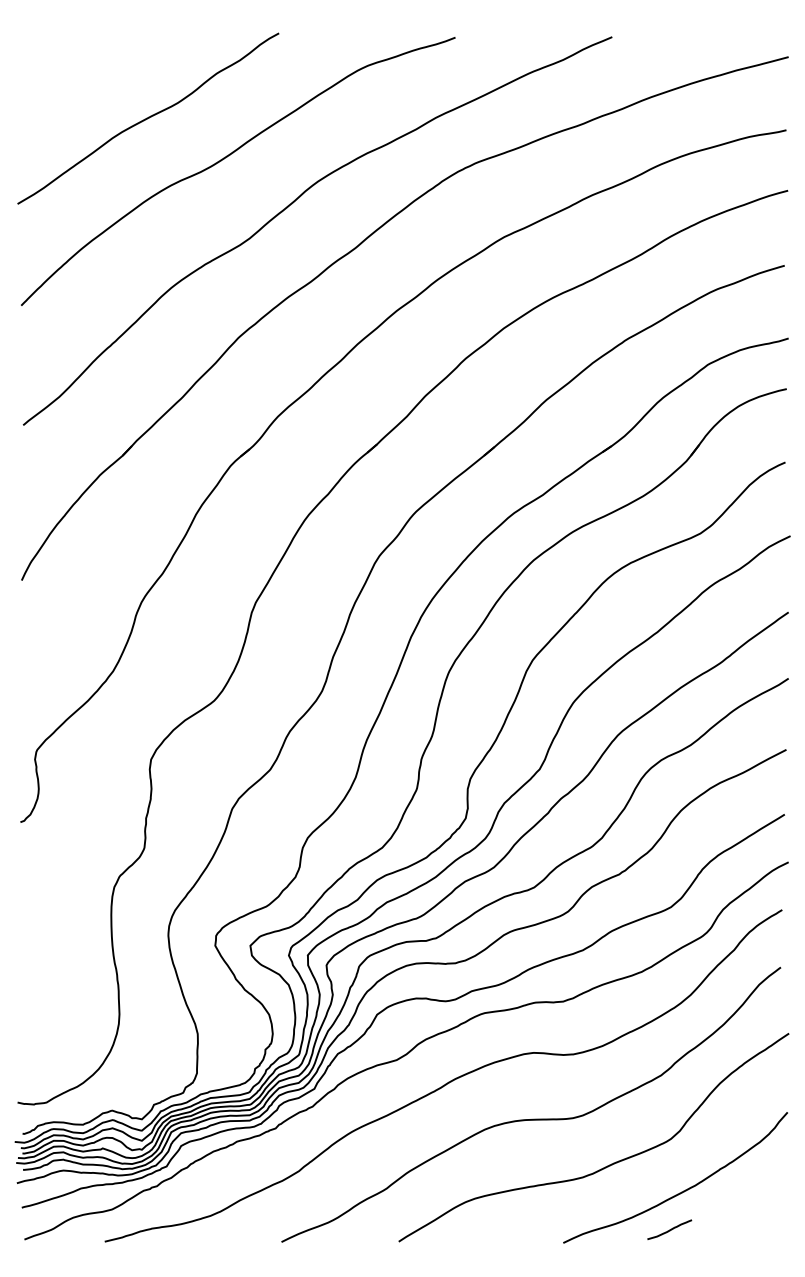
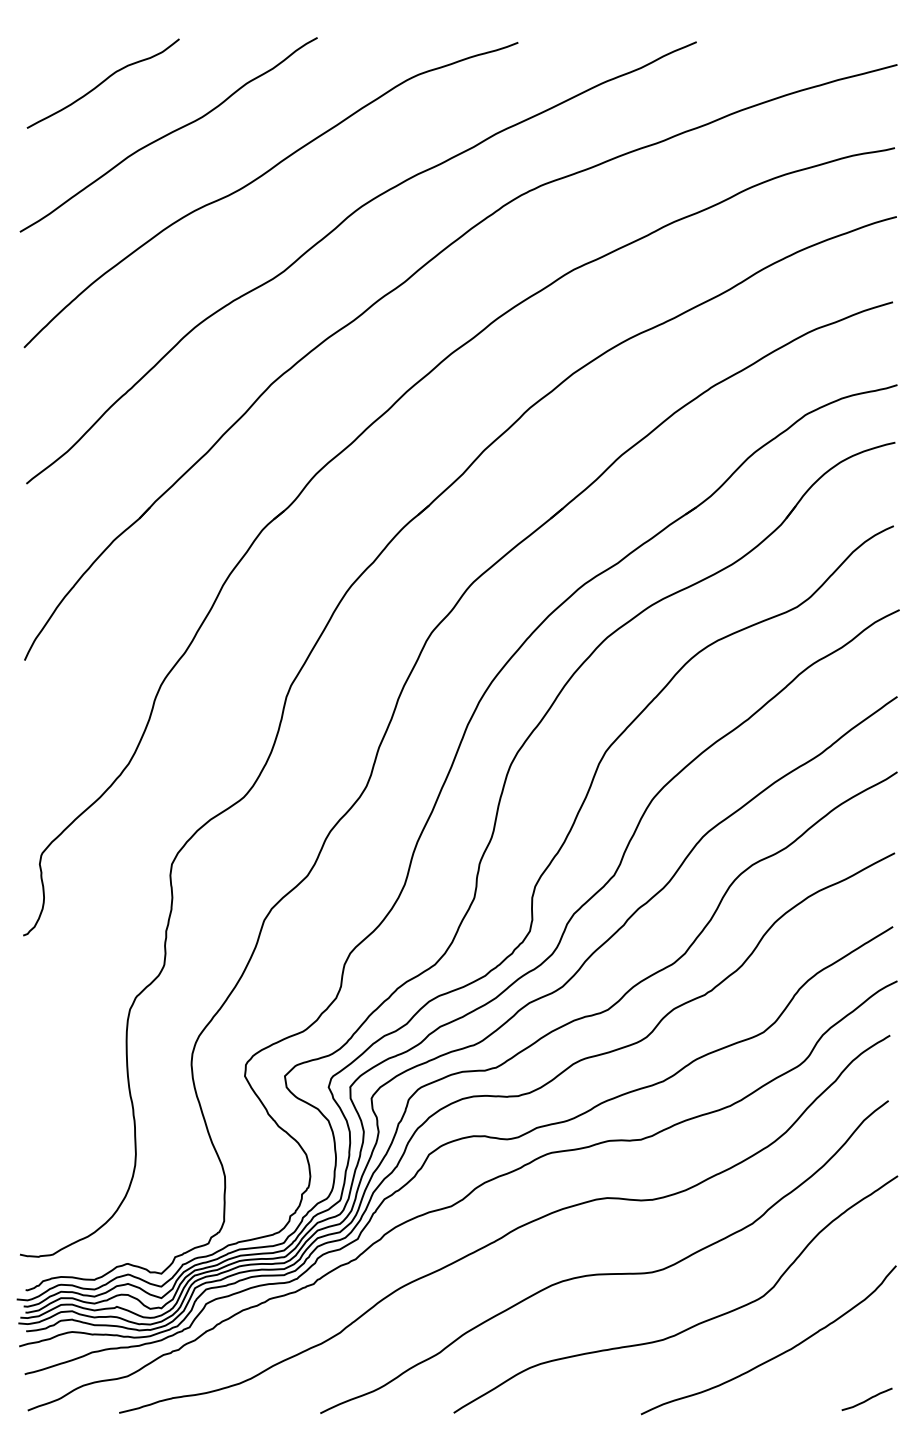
curve: (90, 73) -> (102, 83), added
curve: (669, 1229) -> (866, 1399), moved

